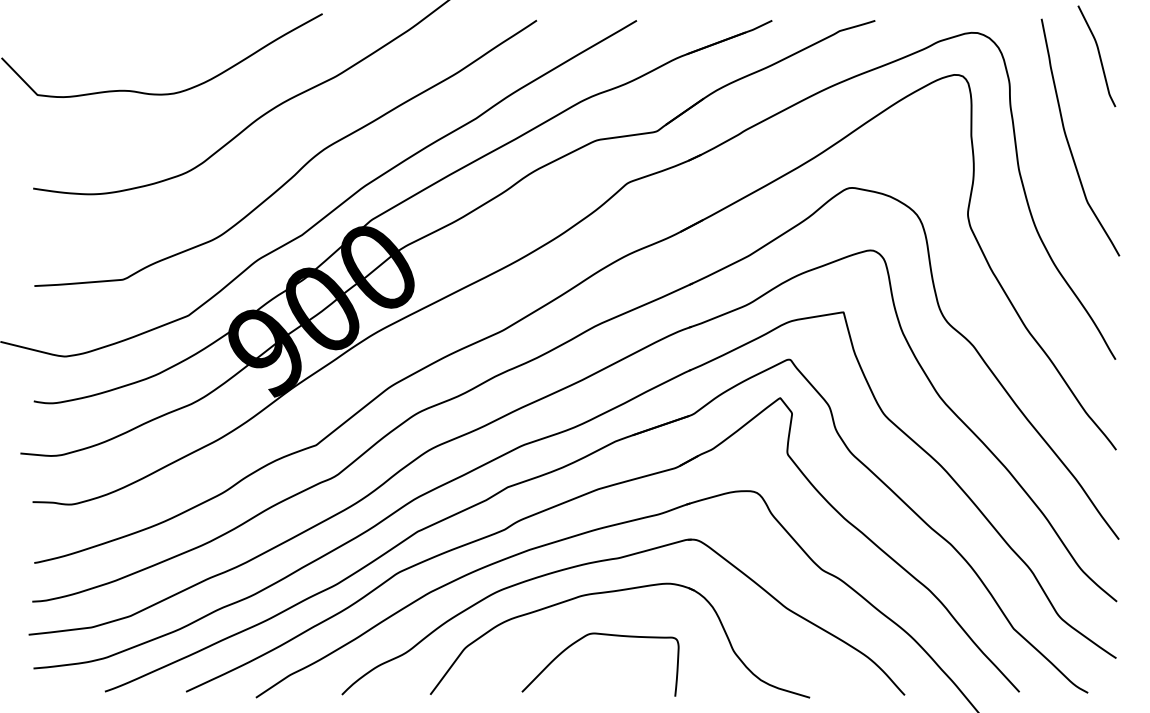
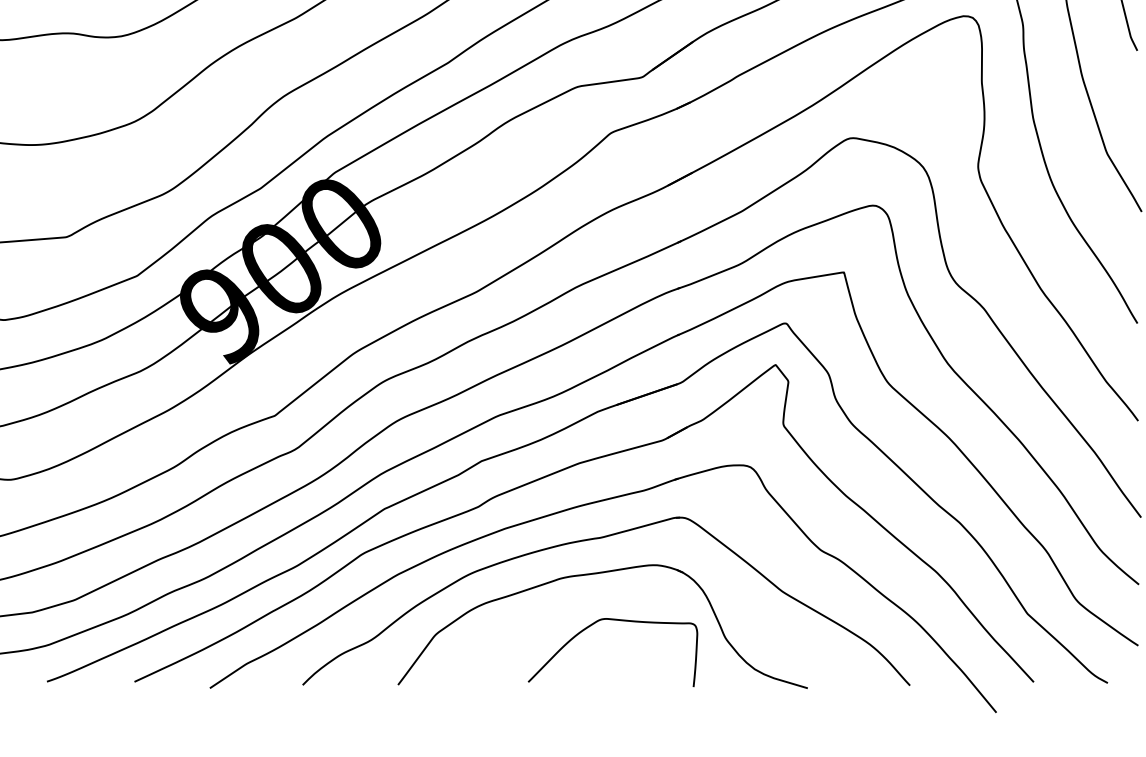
curve: (602, 635) -> (615, 621), moved

